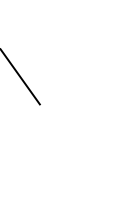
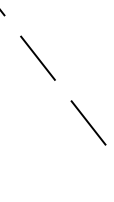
line: (79, 159) -> (88, 122), added

